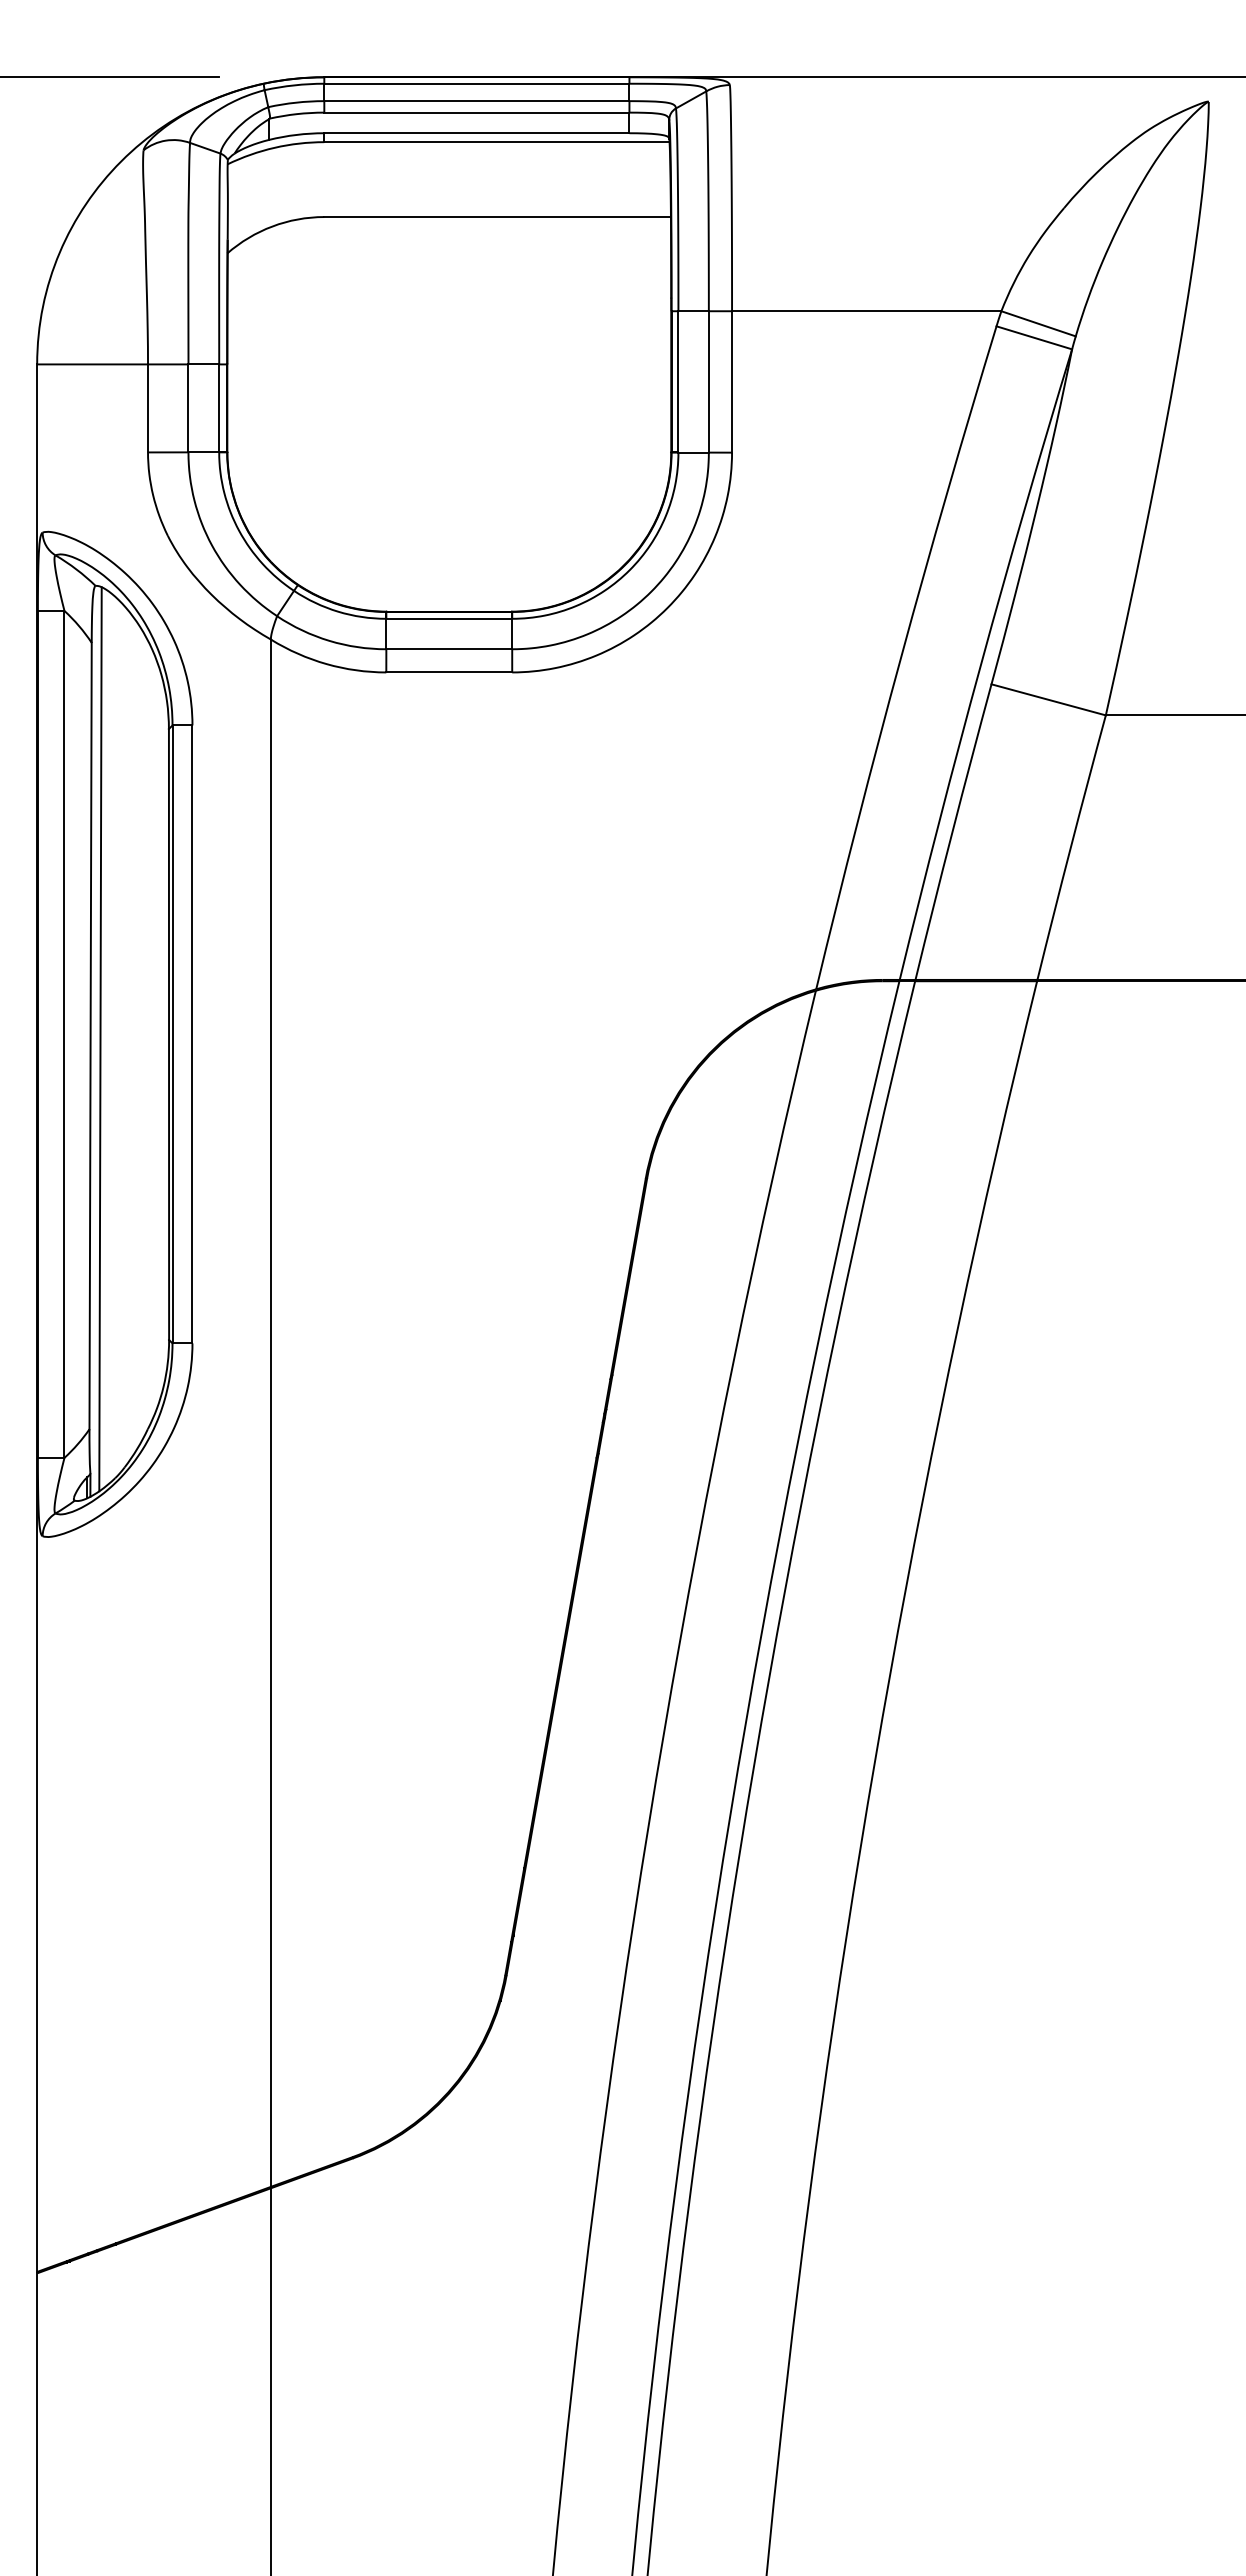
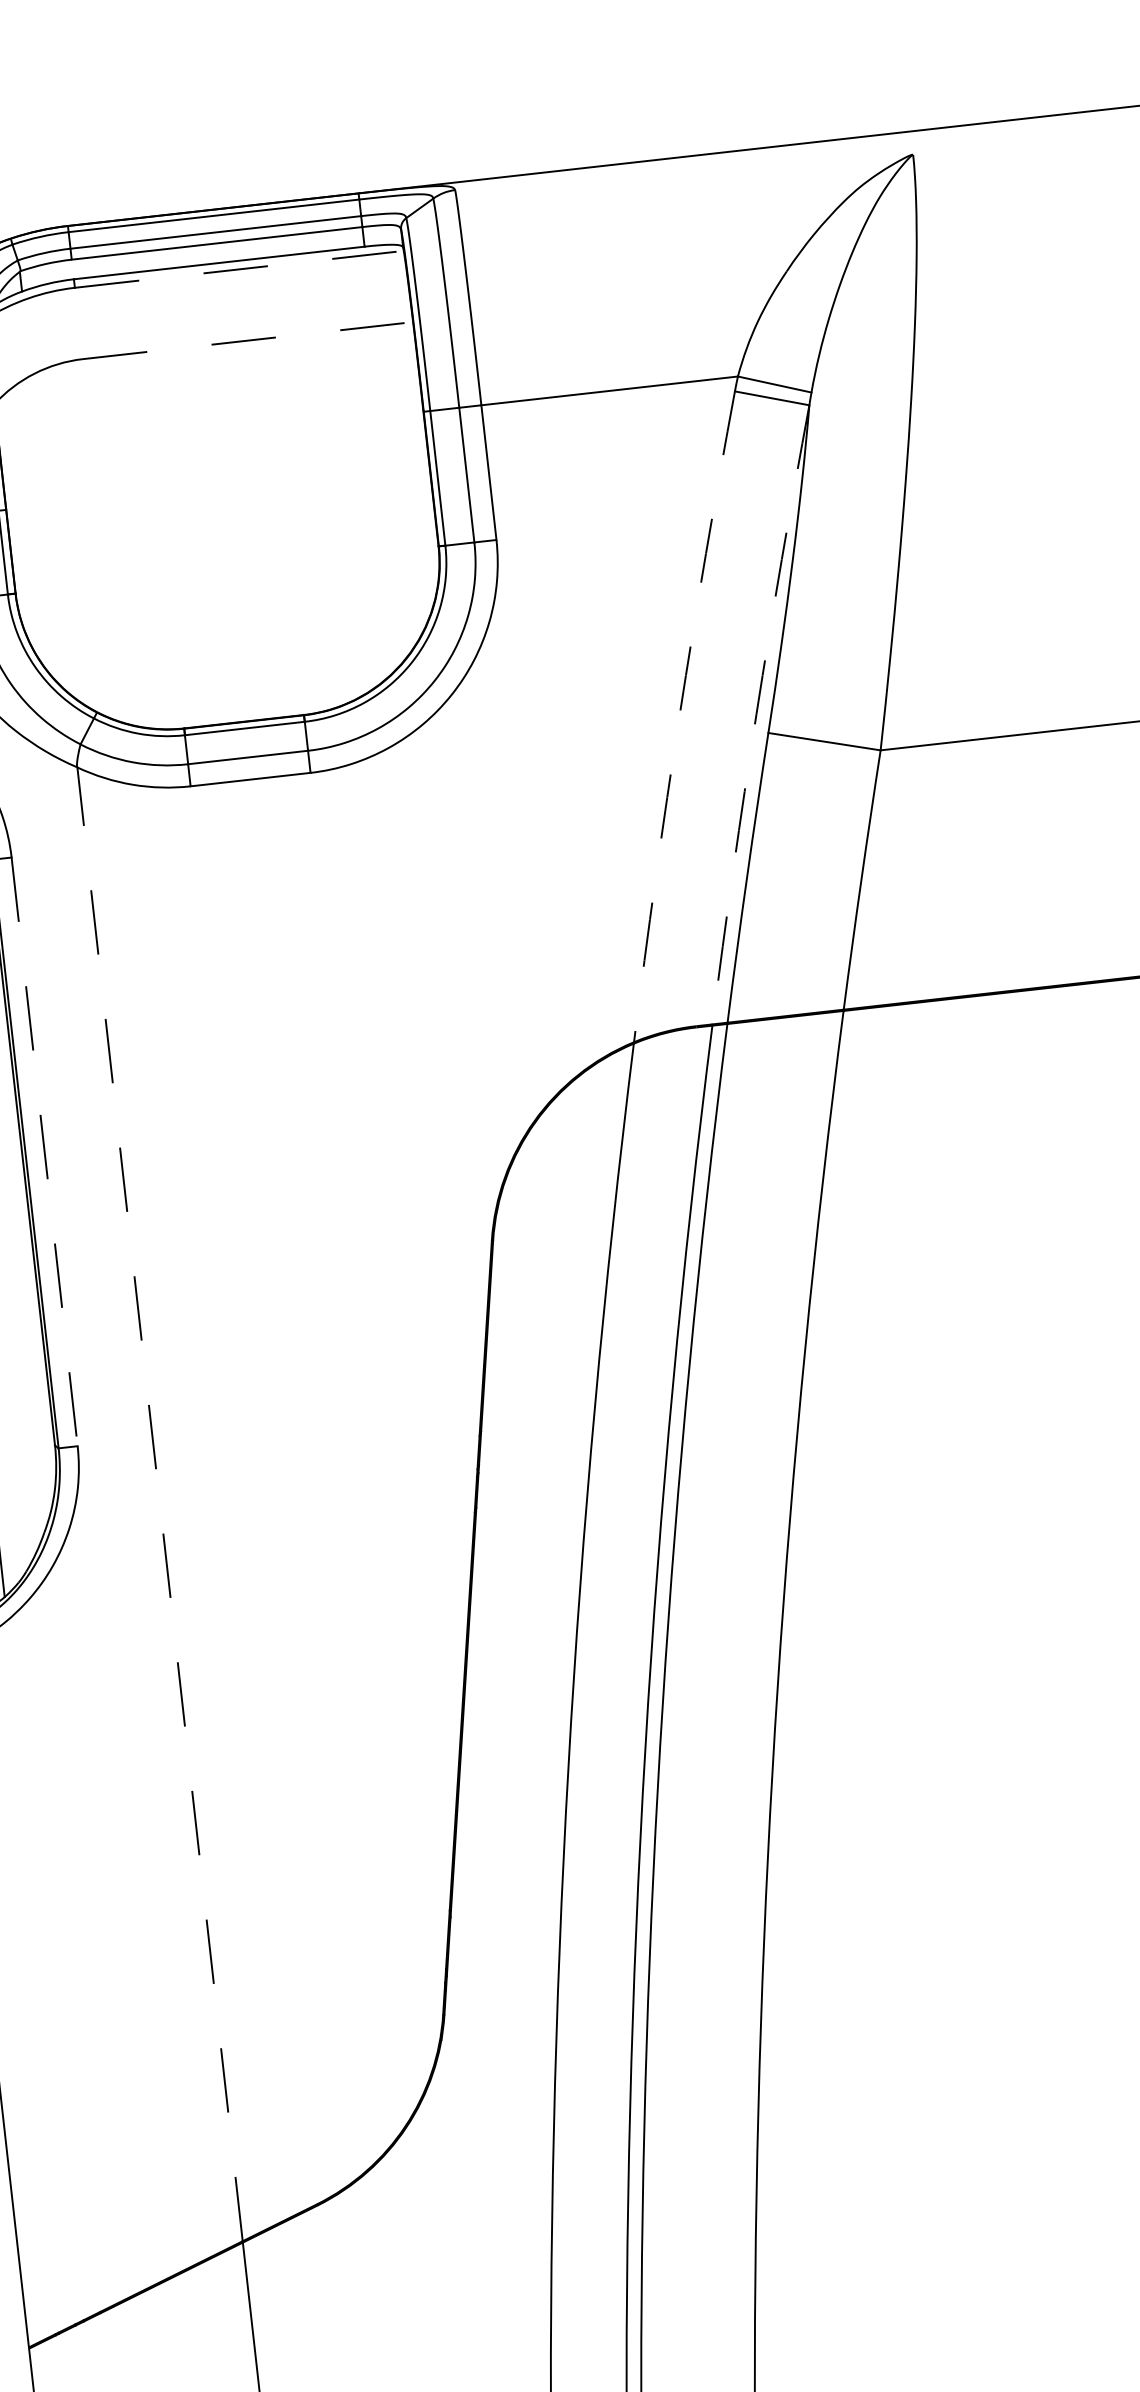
line: (496, 142) -> (238, 269), solid -> dashed
line: (498, 217) -> (248, 340), solid -> dashed
arc: (901, 656) -> (679, 716), solid -> dashed
arc: (981, 663) -> (756, 714), solid -> dashed
line: (192, 1034) -> (44, 1151), solid -> dashed
line: (271, 1413) -> (160, 1504), solid -> dashed

